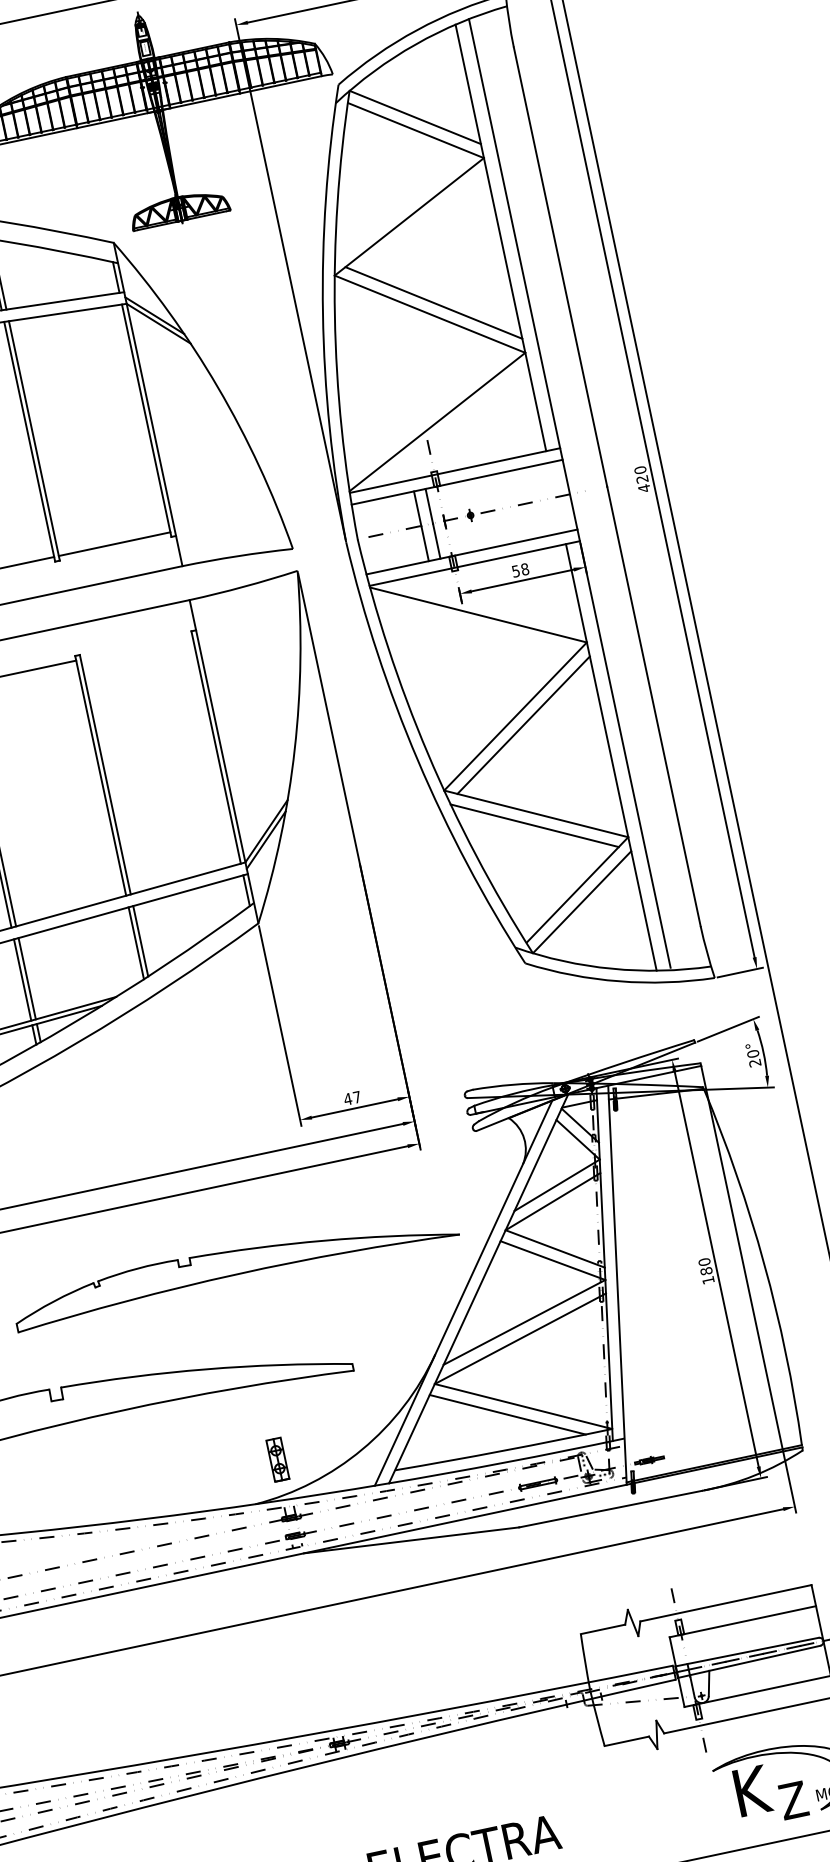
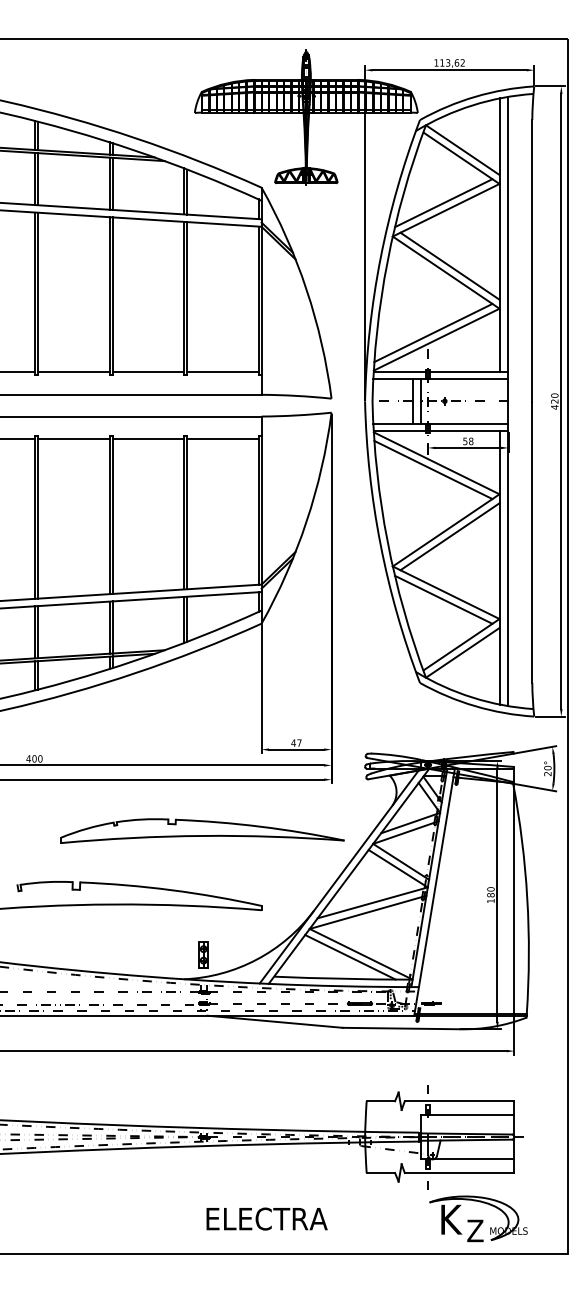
line: (402, 207) -> (443, 203), added
line: (430, 411) -> (433, 332), added
line: (475, 625) -> (433, 469), added
line: (135, 647) -> (222, 438), added

